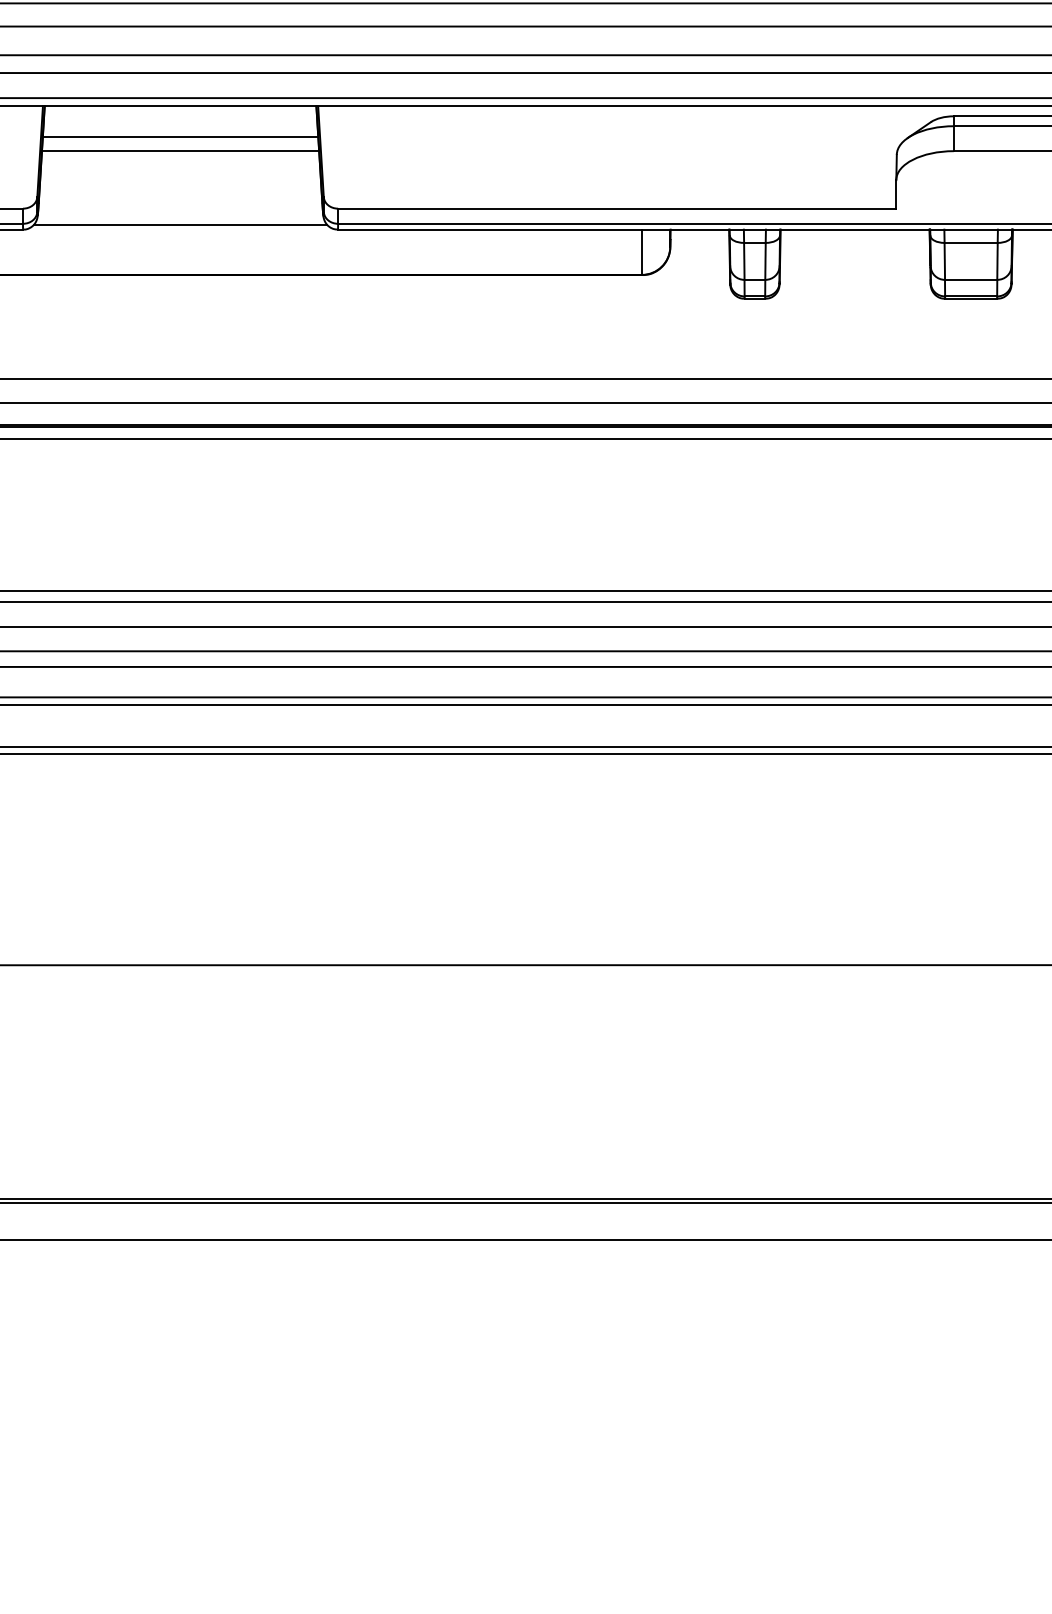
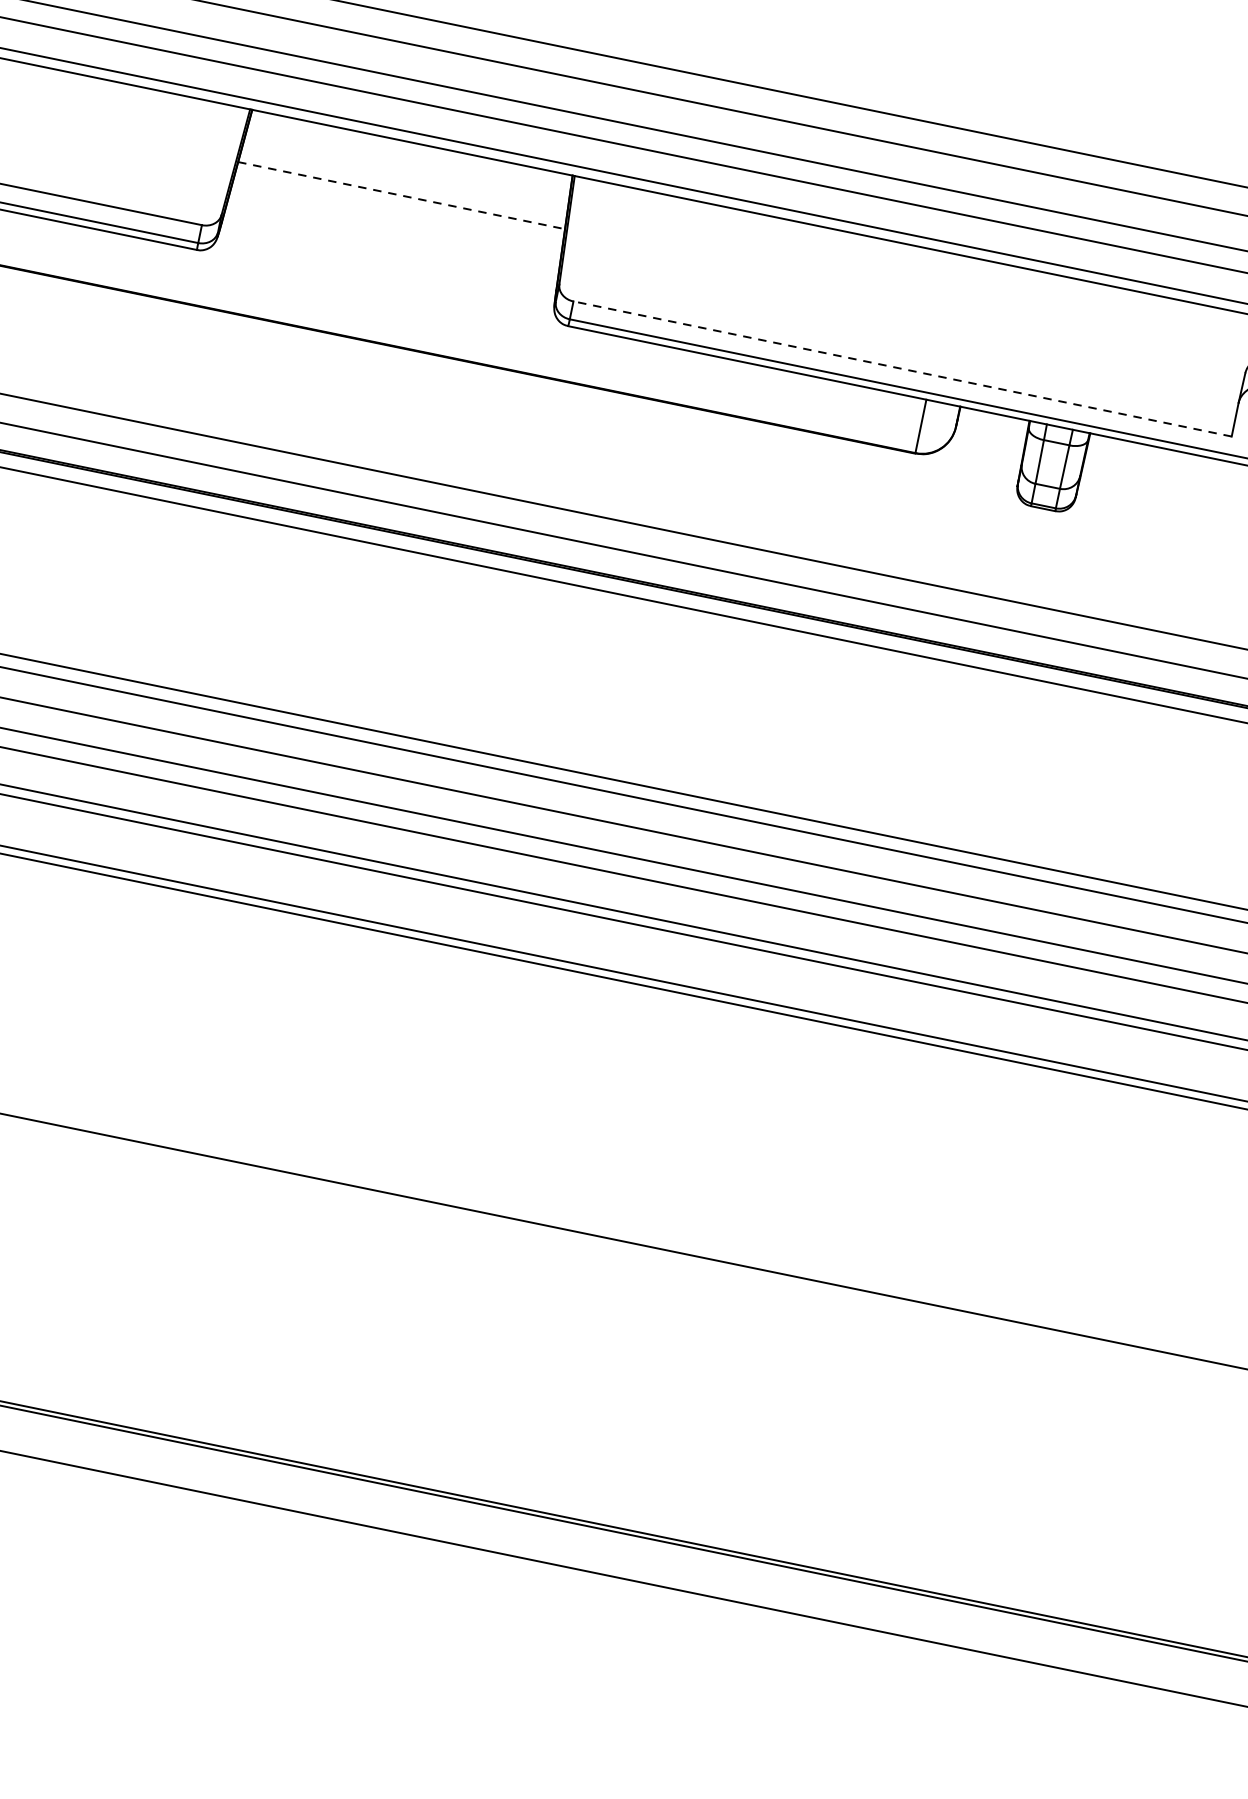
line: (180, 136) -> (405, 178), removed
line: (180, 151) -> (401, 195), solid -> dashed
line: (616, 208) -> (901, 368), solid -> dashed
line: (180, 224) -> (383, 281), removed

